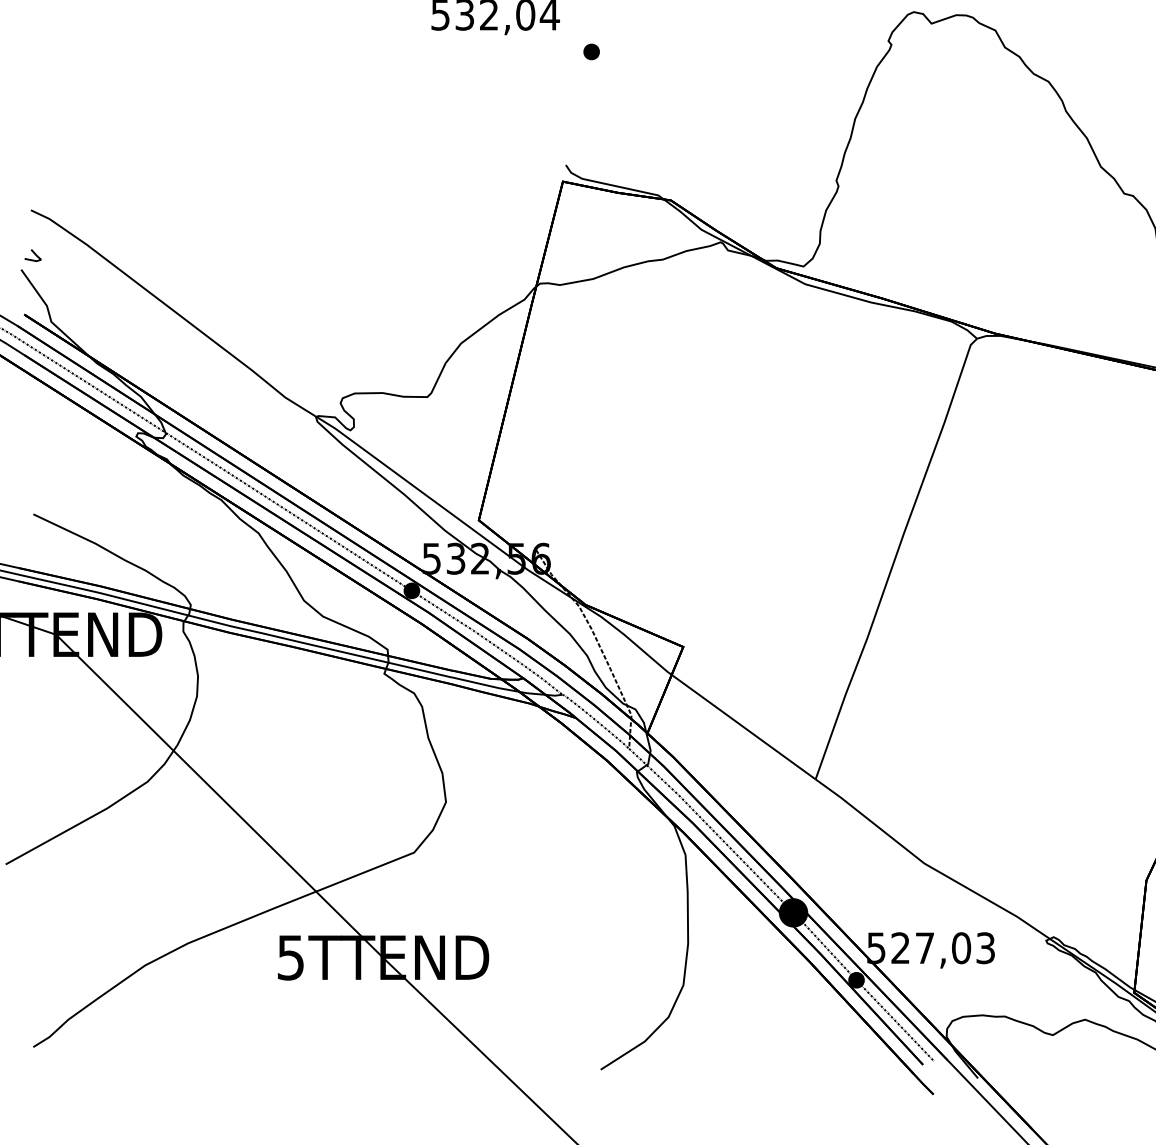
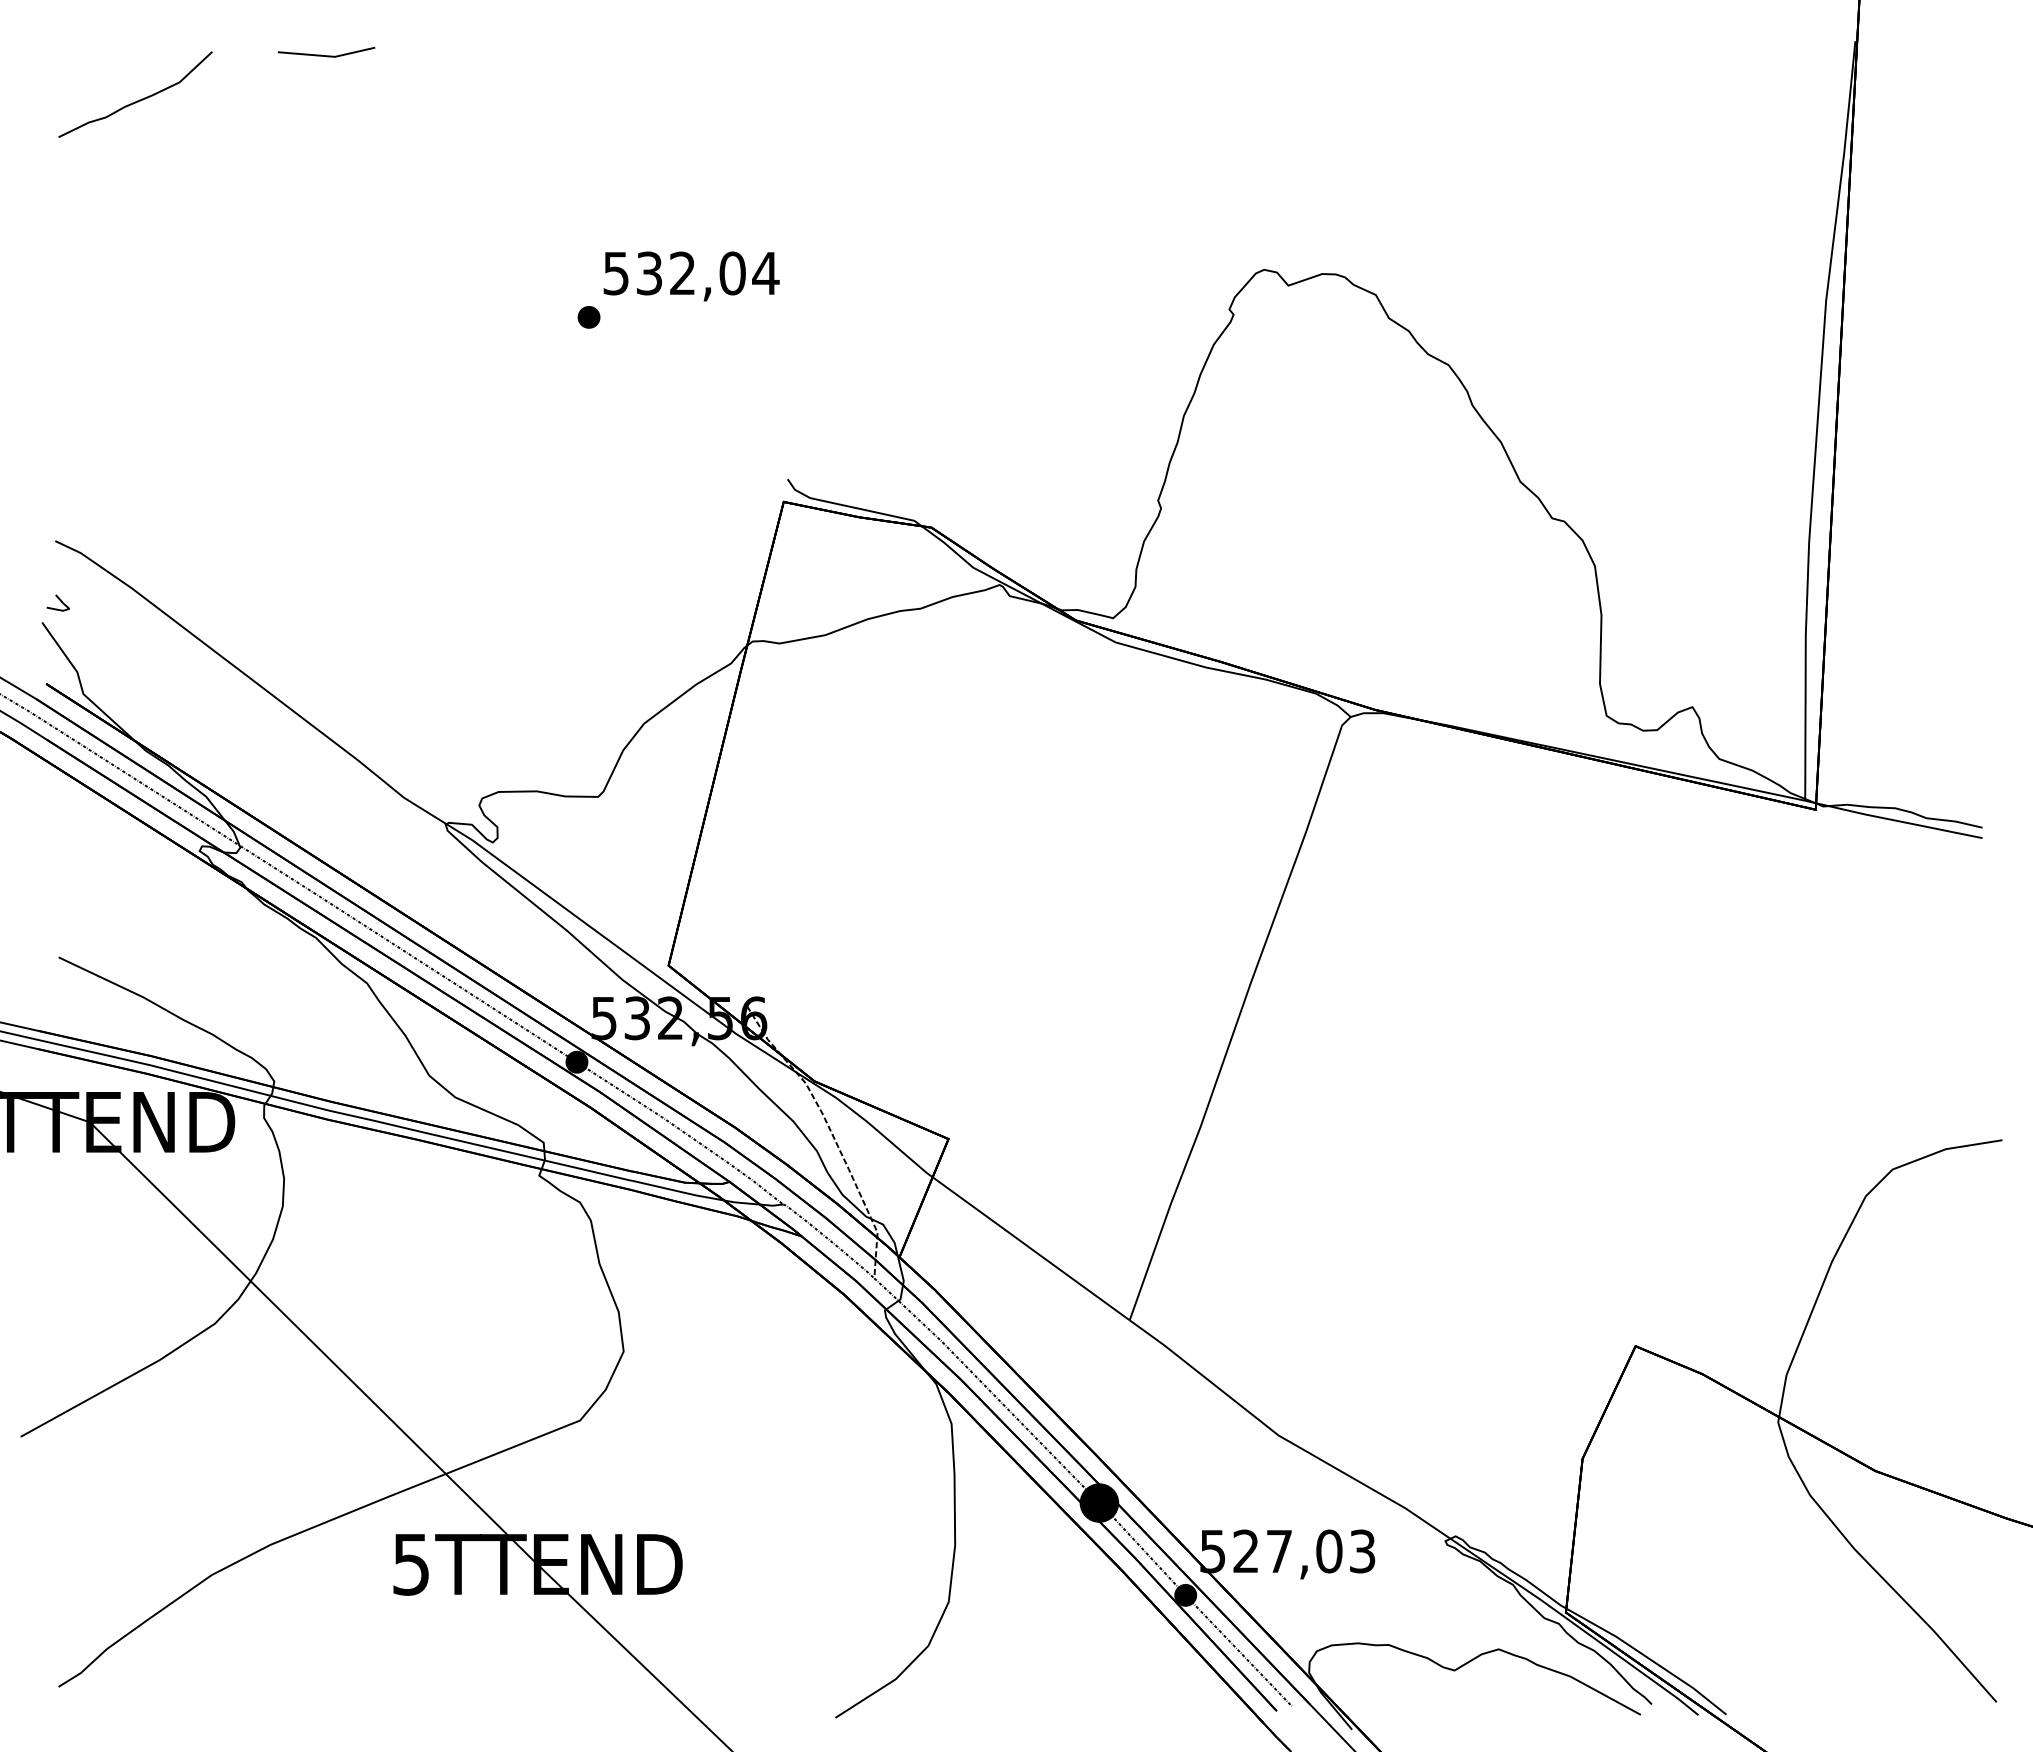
part: (591, 52) -> (588, 317), moved

